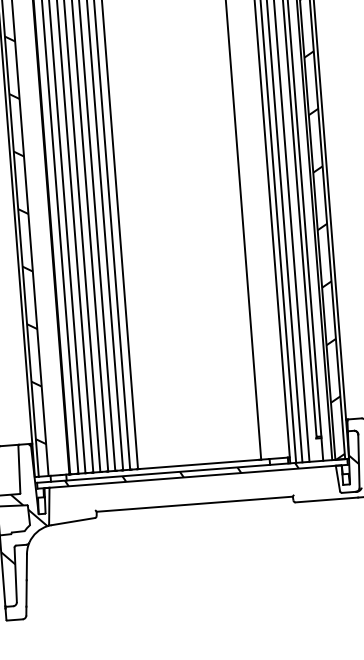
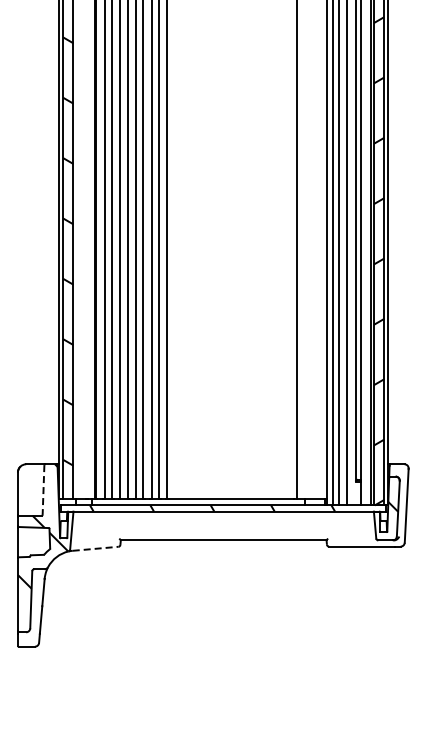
line: (19, 469) -> (43, 490), solid -> dashed
line: (73, 521) -> (95, 548), solid -> dashed

